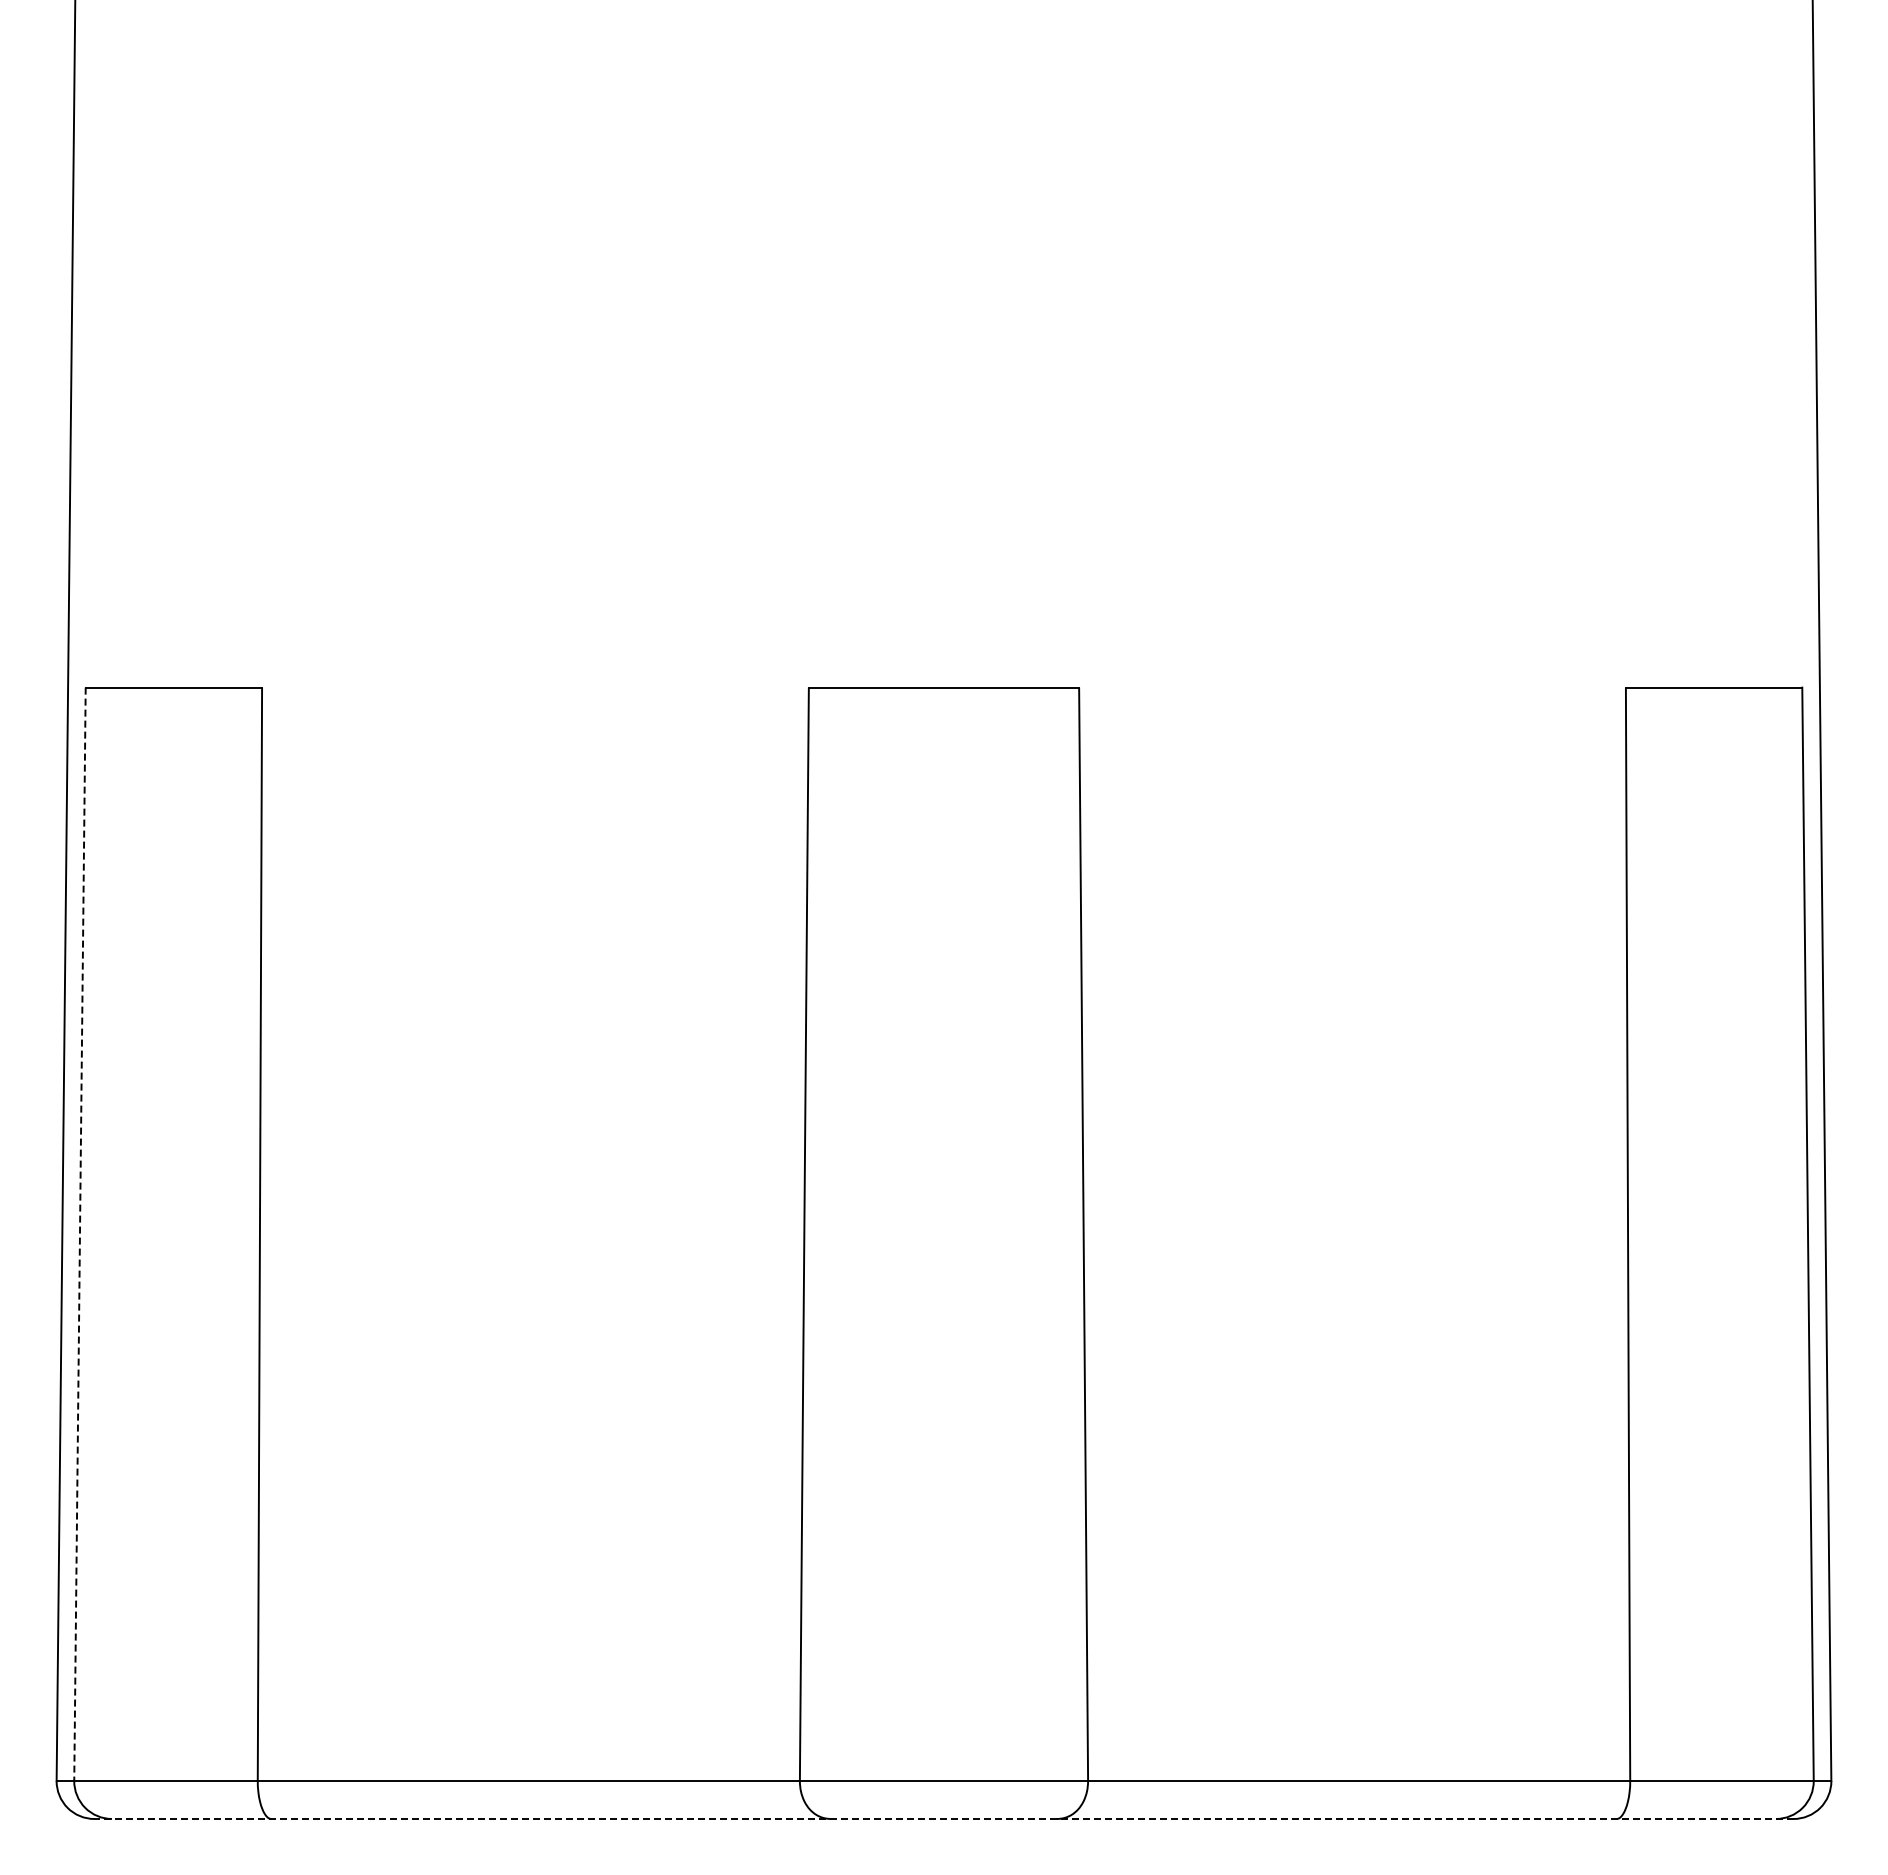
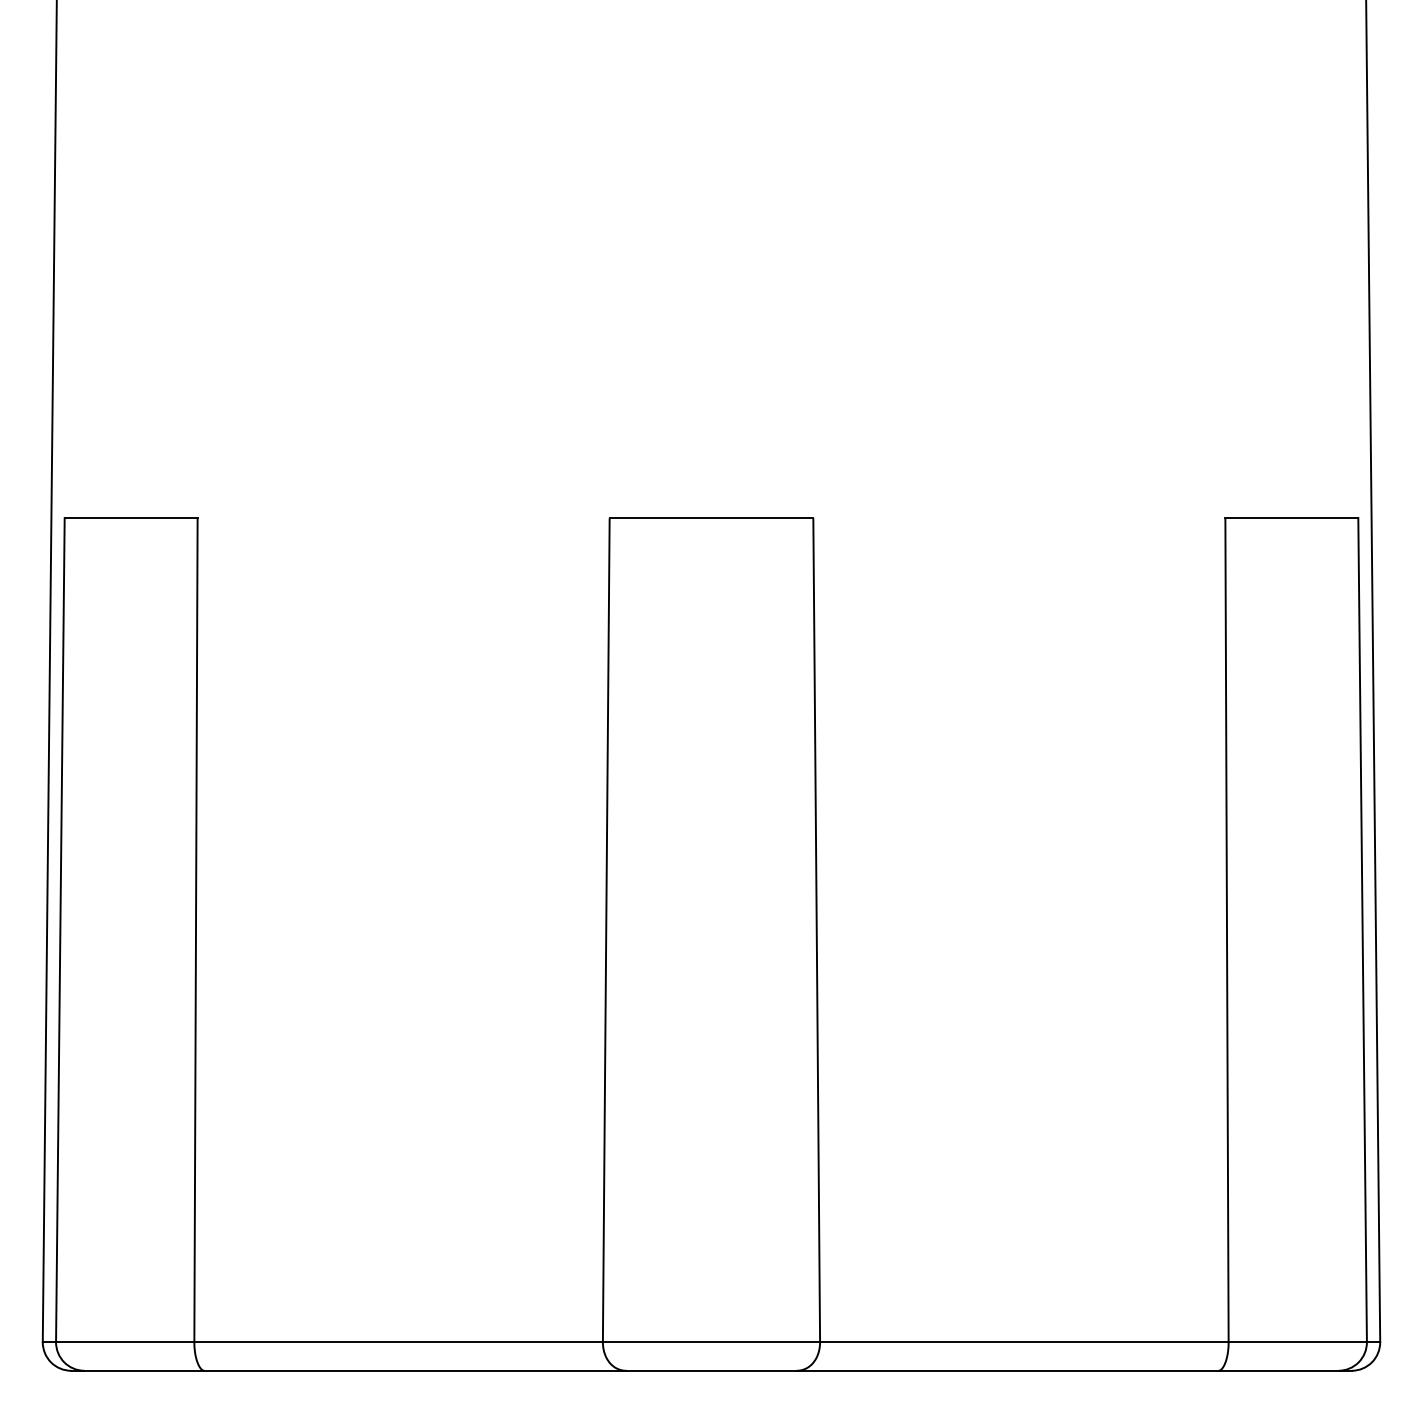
line: (79, 1234) -> (60, 930), dashed -> solid
line: (944, 1818) -> (711, 1370), dashed -> solid

